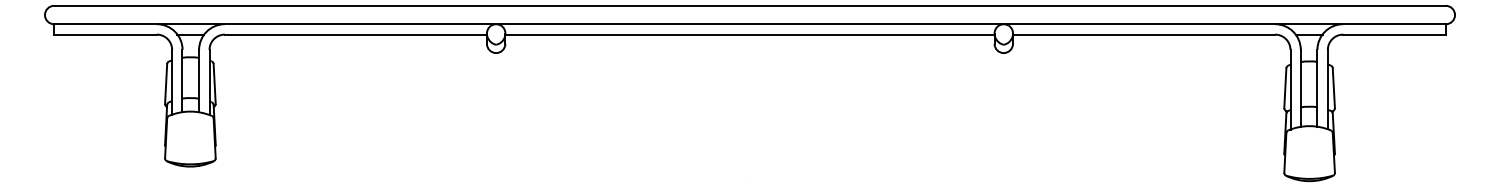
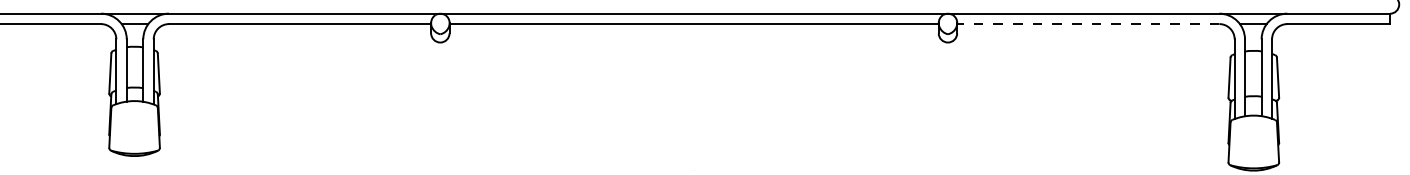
line: (1143, 34) -> (1087, 23), solid -> dashed

